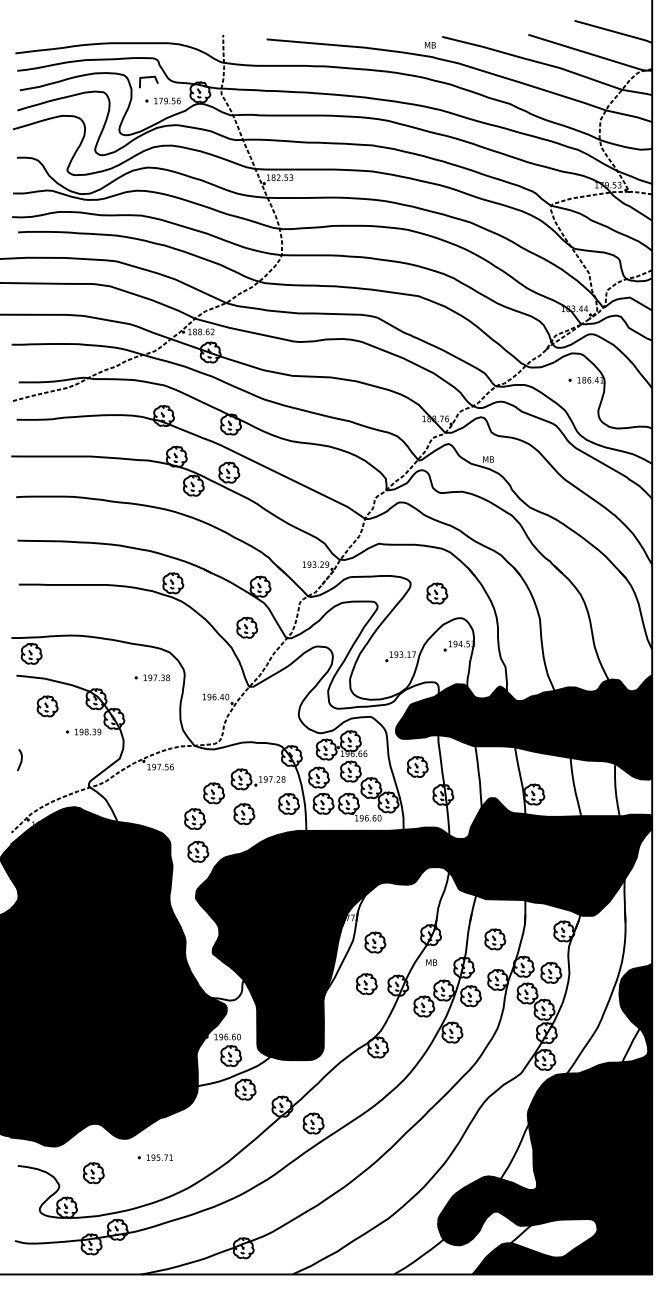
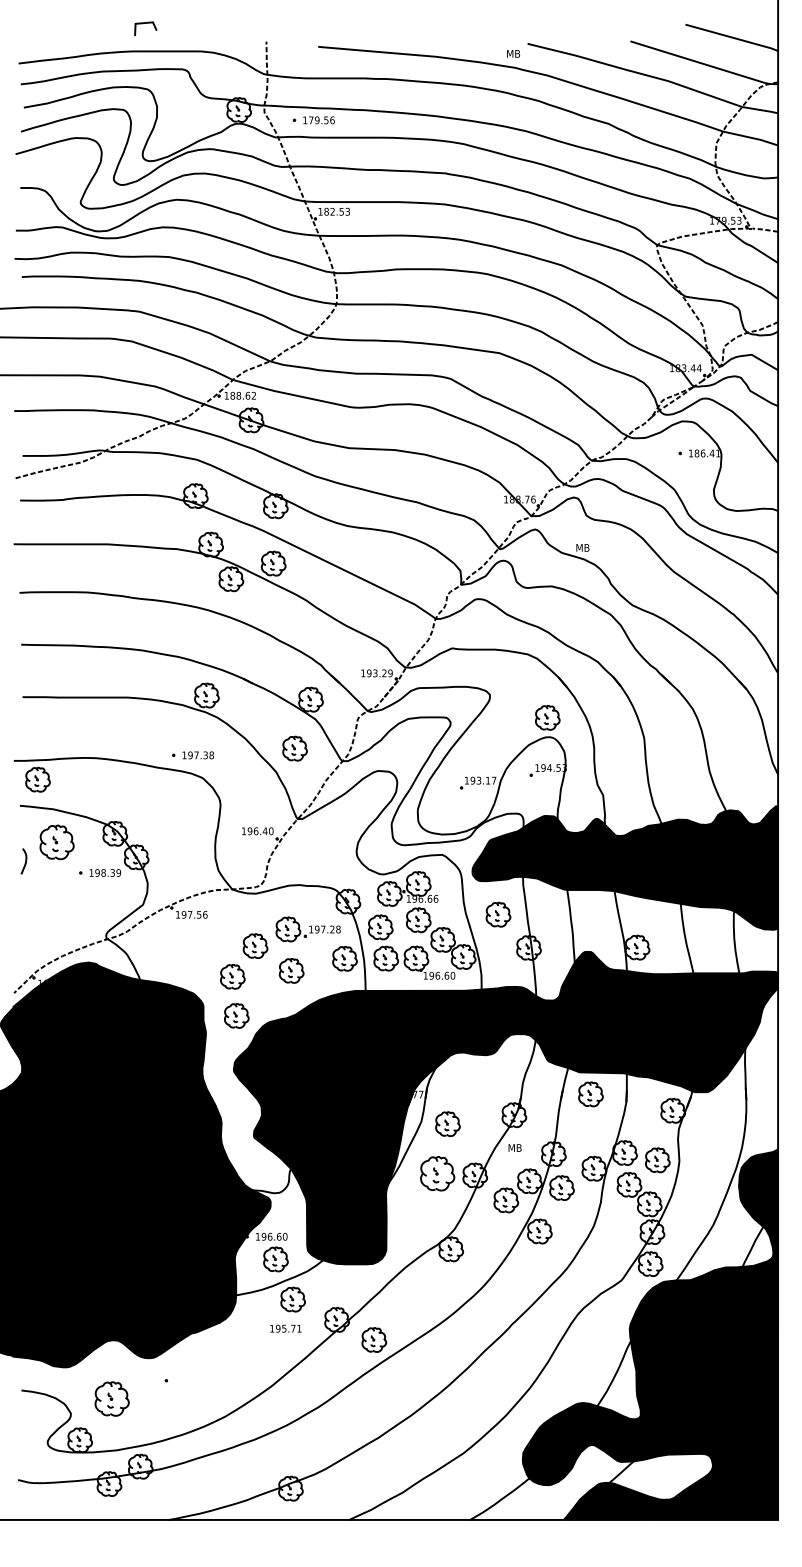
line: (146, 78) -> (143, 24), moved
part: (162, 101) -> (313, 120), moved
part: (437, 593) -> (547, 717), moved
part: (151, 677) -> (192, 755), moved
part: (47, 706) -> (56, 842), size x1.4
curve: (21, 760) -> (25, 861), moved
part: (494, 939) -> (590, 1094), moved
part: (366, 983) -> (437, 1173), size x1.4
text: (159, 1157) -> (285, 1328), moved
part: (93, 1173) -> (111, 1399), size x1.4

